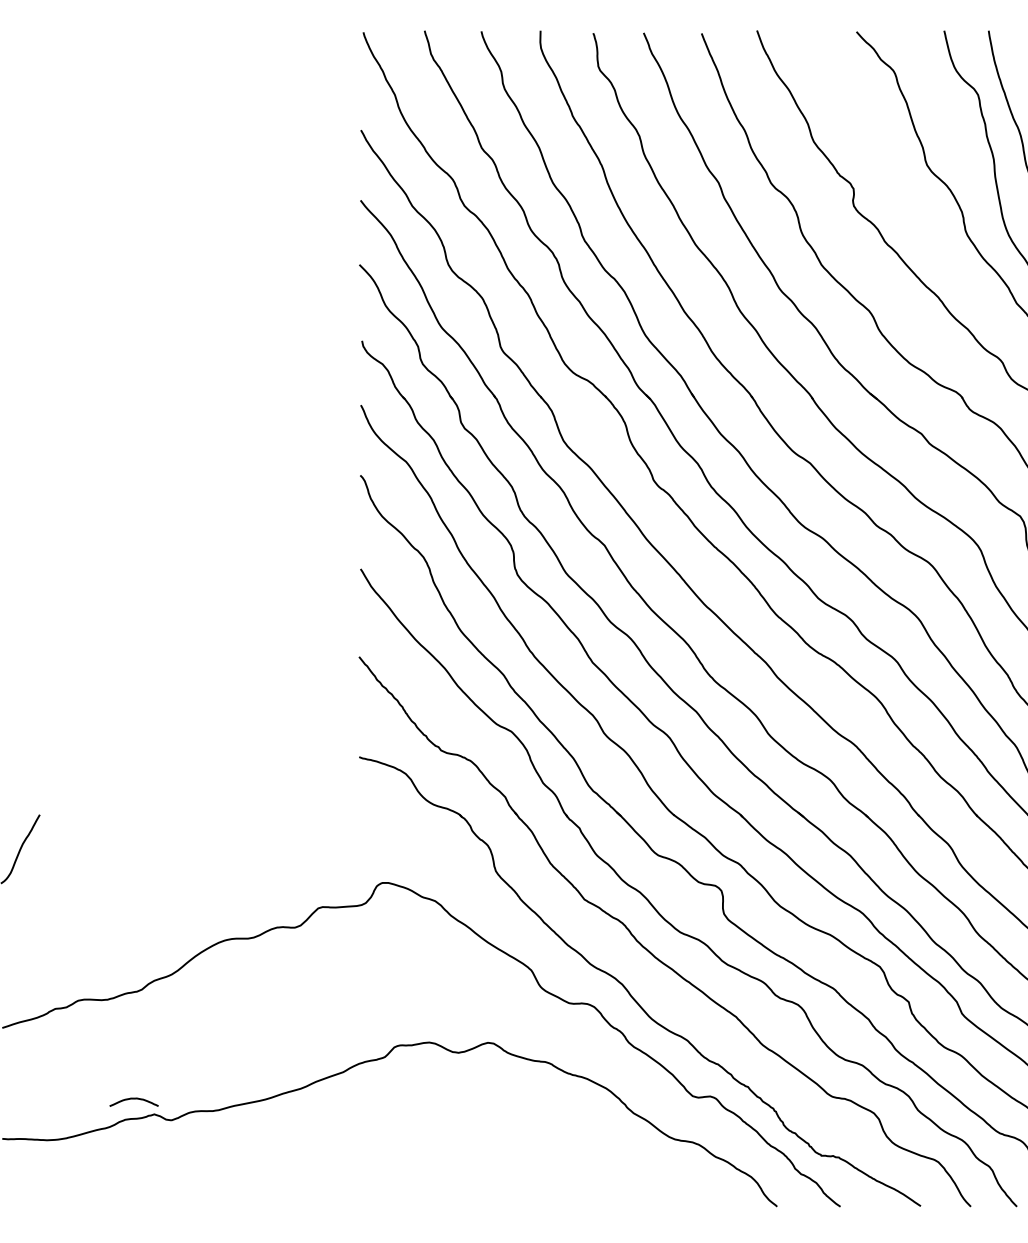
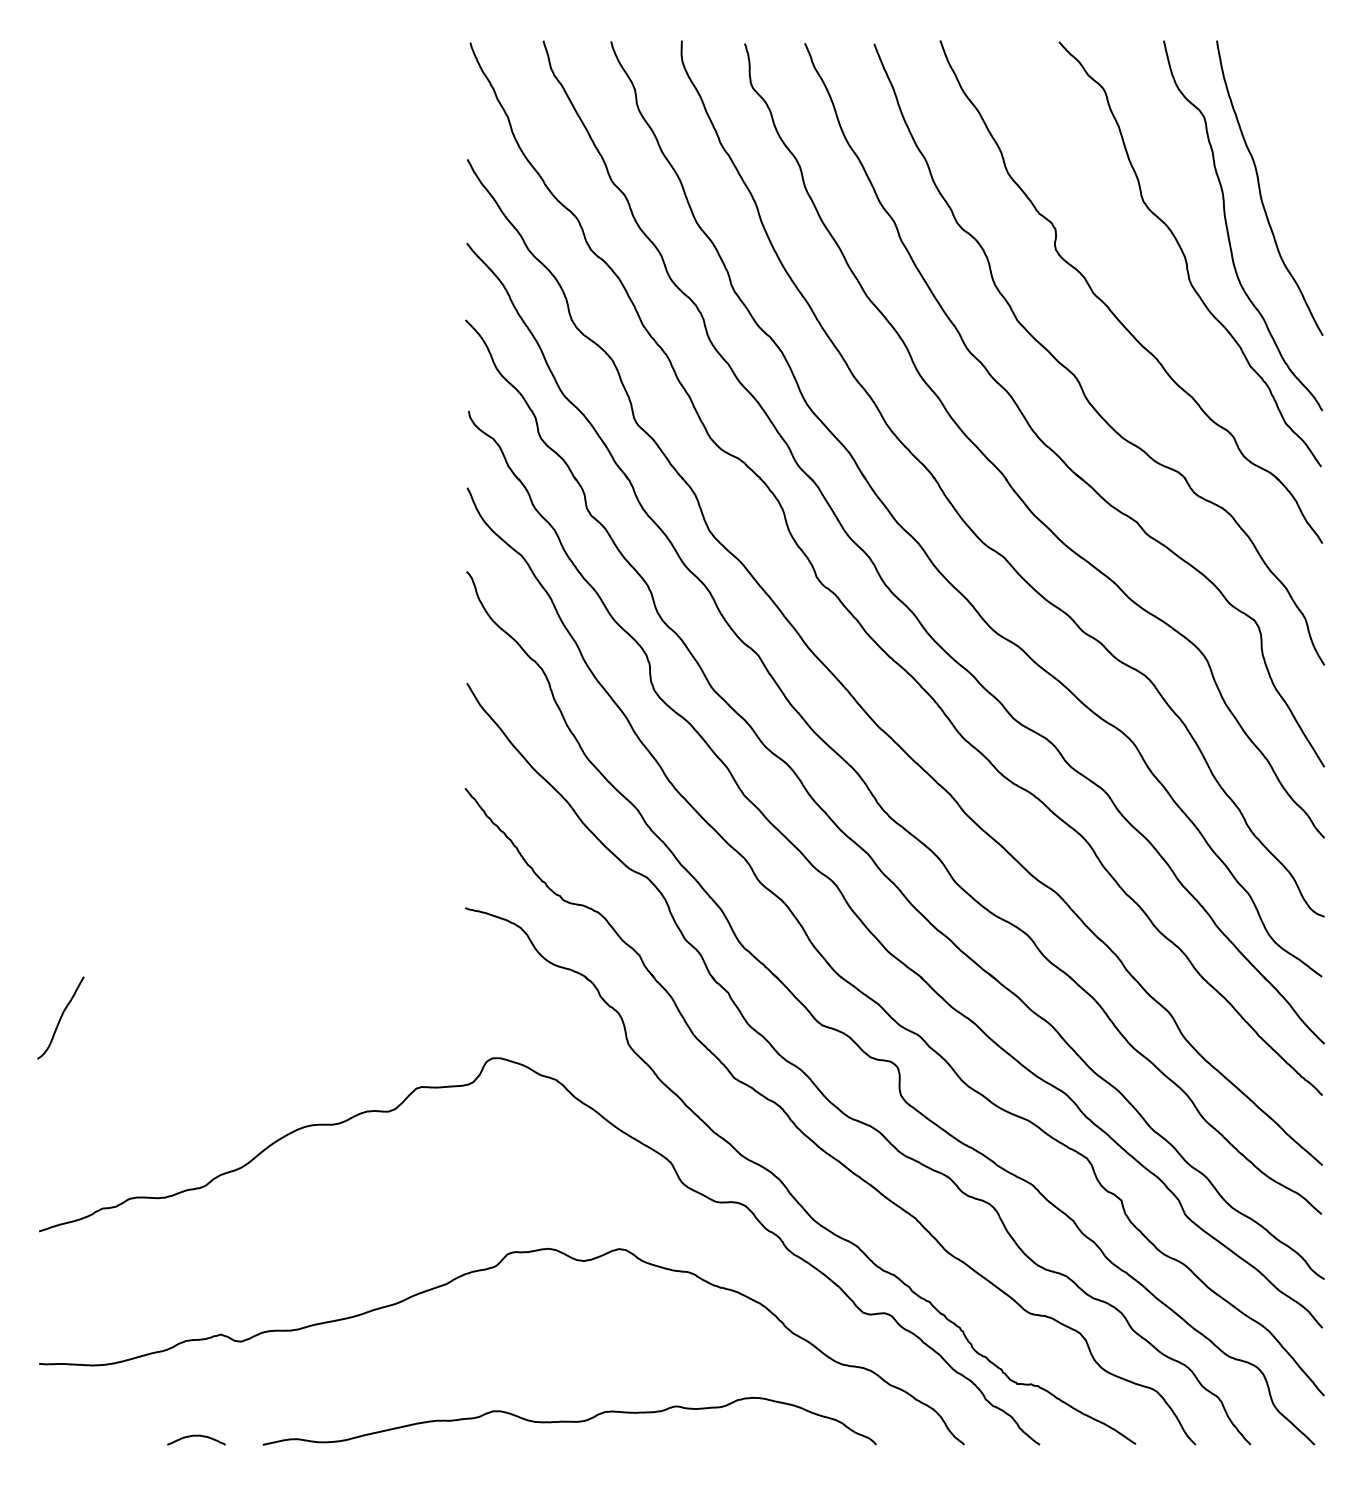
curve: (134, 1099) -> (196, 1436), moved
curve: (446, 1187) -> (569, 1421), added

